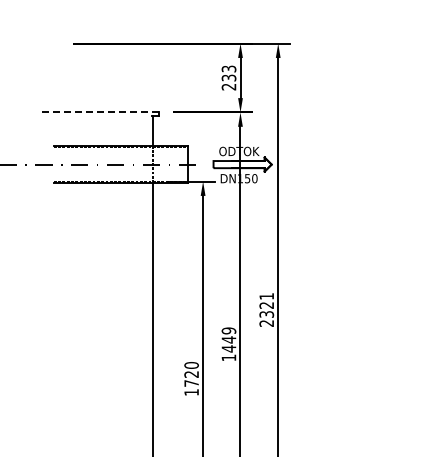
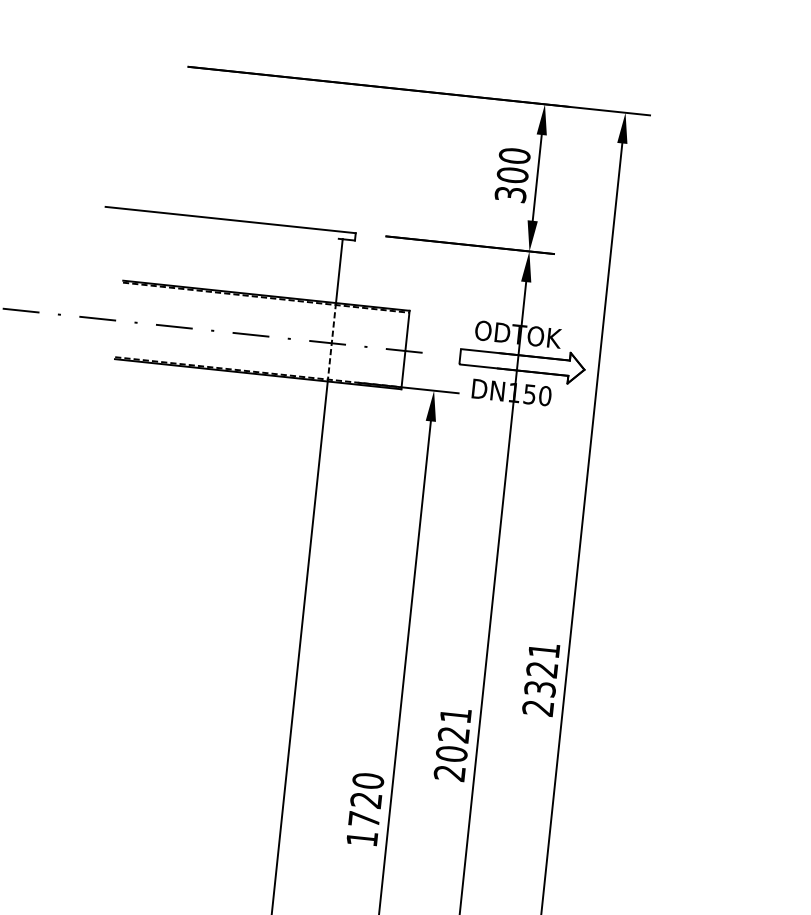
text: (228, 77) -> (511, 174), 233 -> 300
line: (100, 112) -> (230, 220), dashed -> solid
text: (228, 344) -> (451, 744), 1449 -> 2021

